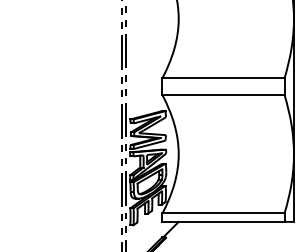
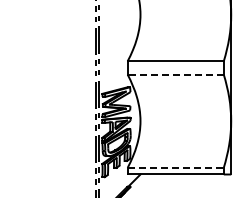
line: (223, 94) -> (175, 74), solid -> dashed
line: (224, 213) -> (176, 167), solid -> dashed

